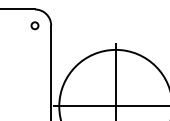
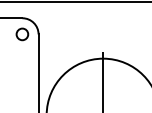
circle: (34, 25) -> (21, 34), size x1.67

